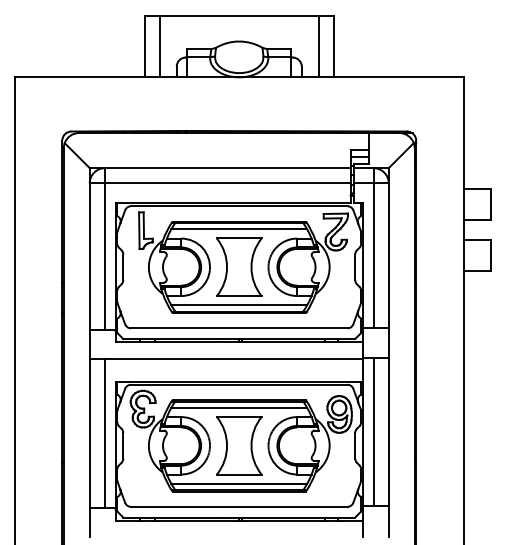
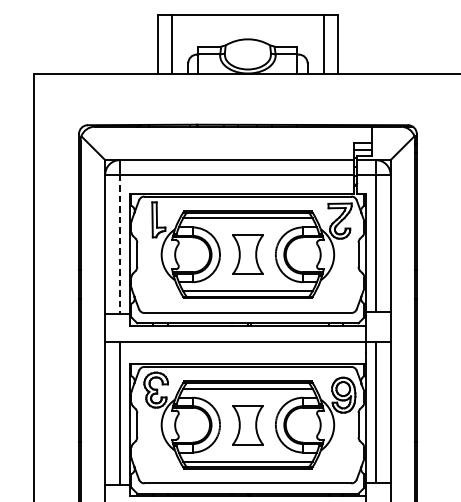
line: (105, 257) -> (120, 245), solid -> dashed
part: (239, 266) -> (248, 254), size x0.7
part: (239, 445) -> (248, 424), size x0.7

